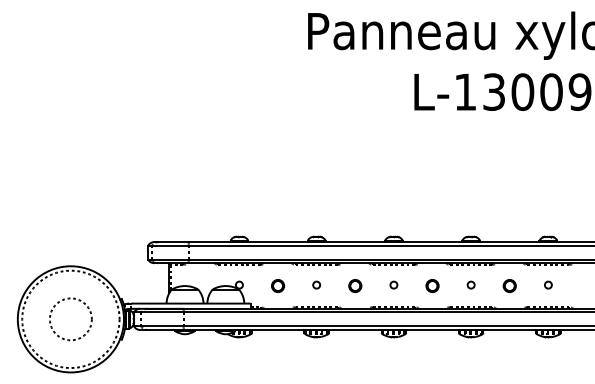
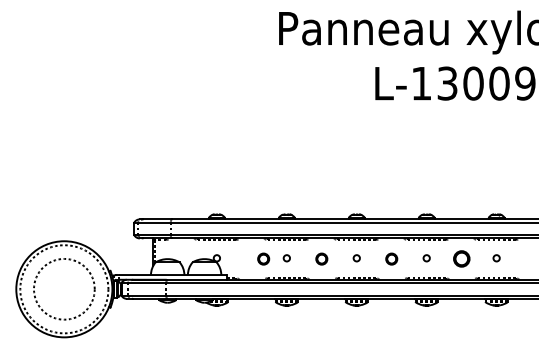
circle: (278, 285) -> (264, 258), moved
part: (509, 286) -> (461, 259), size x1.4
circle: (70, 319) -> (63, 289), size x1.6

